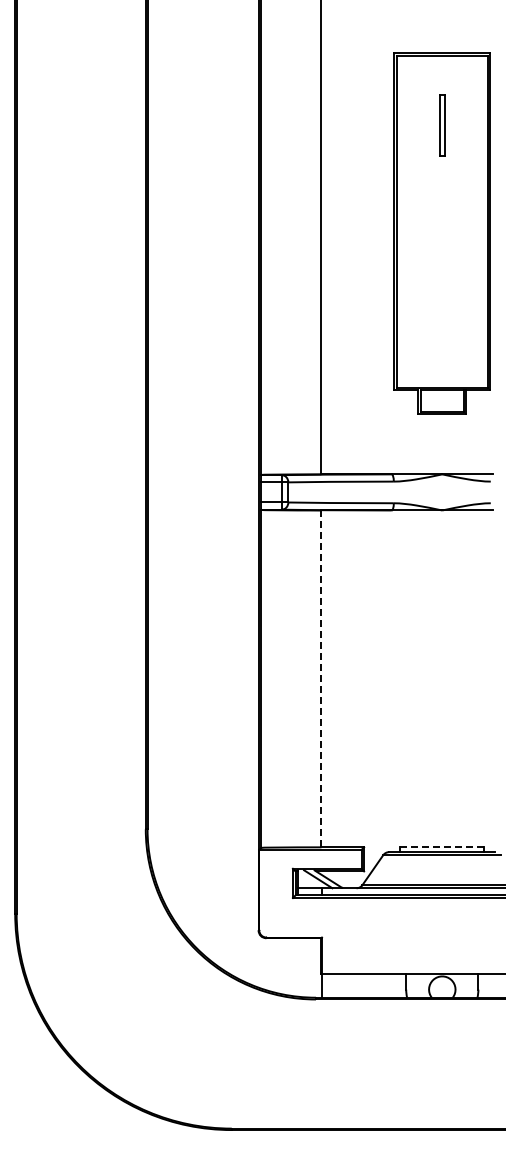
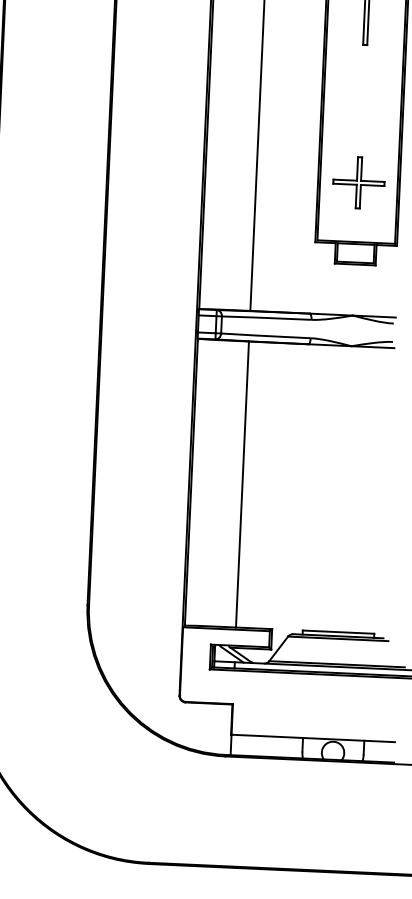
part: (441, 317) -> (358, 182), added
line: (321, 678) -> (242, 484), dashed -> solid
line: (442, 847) -> (338, 632), dashed -> solid

